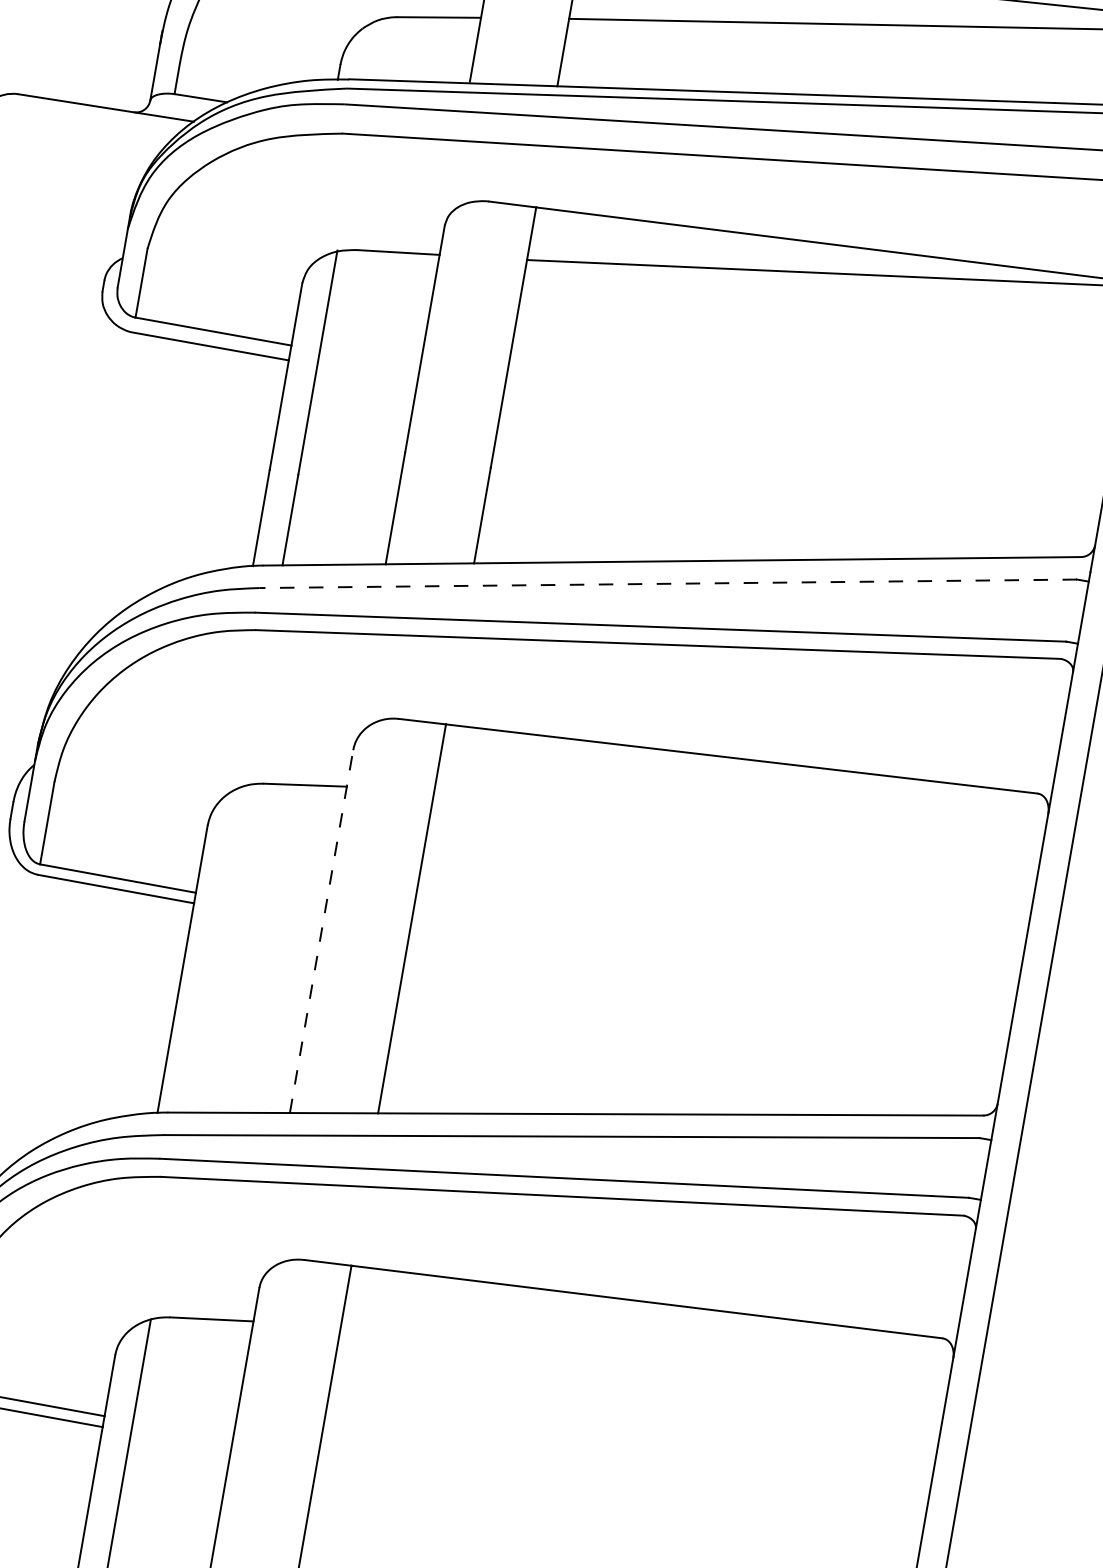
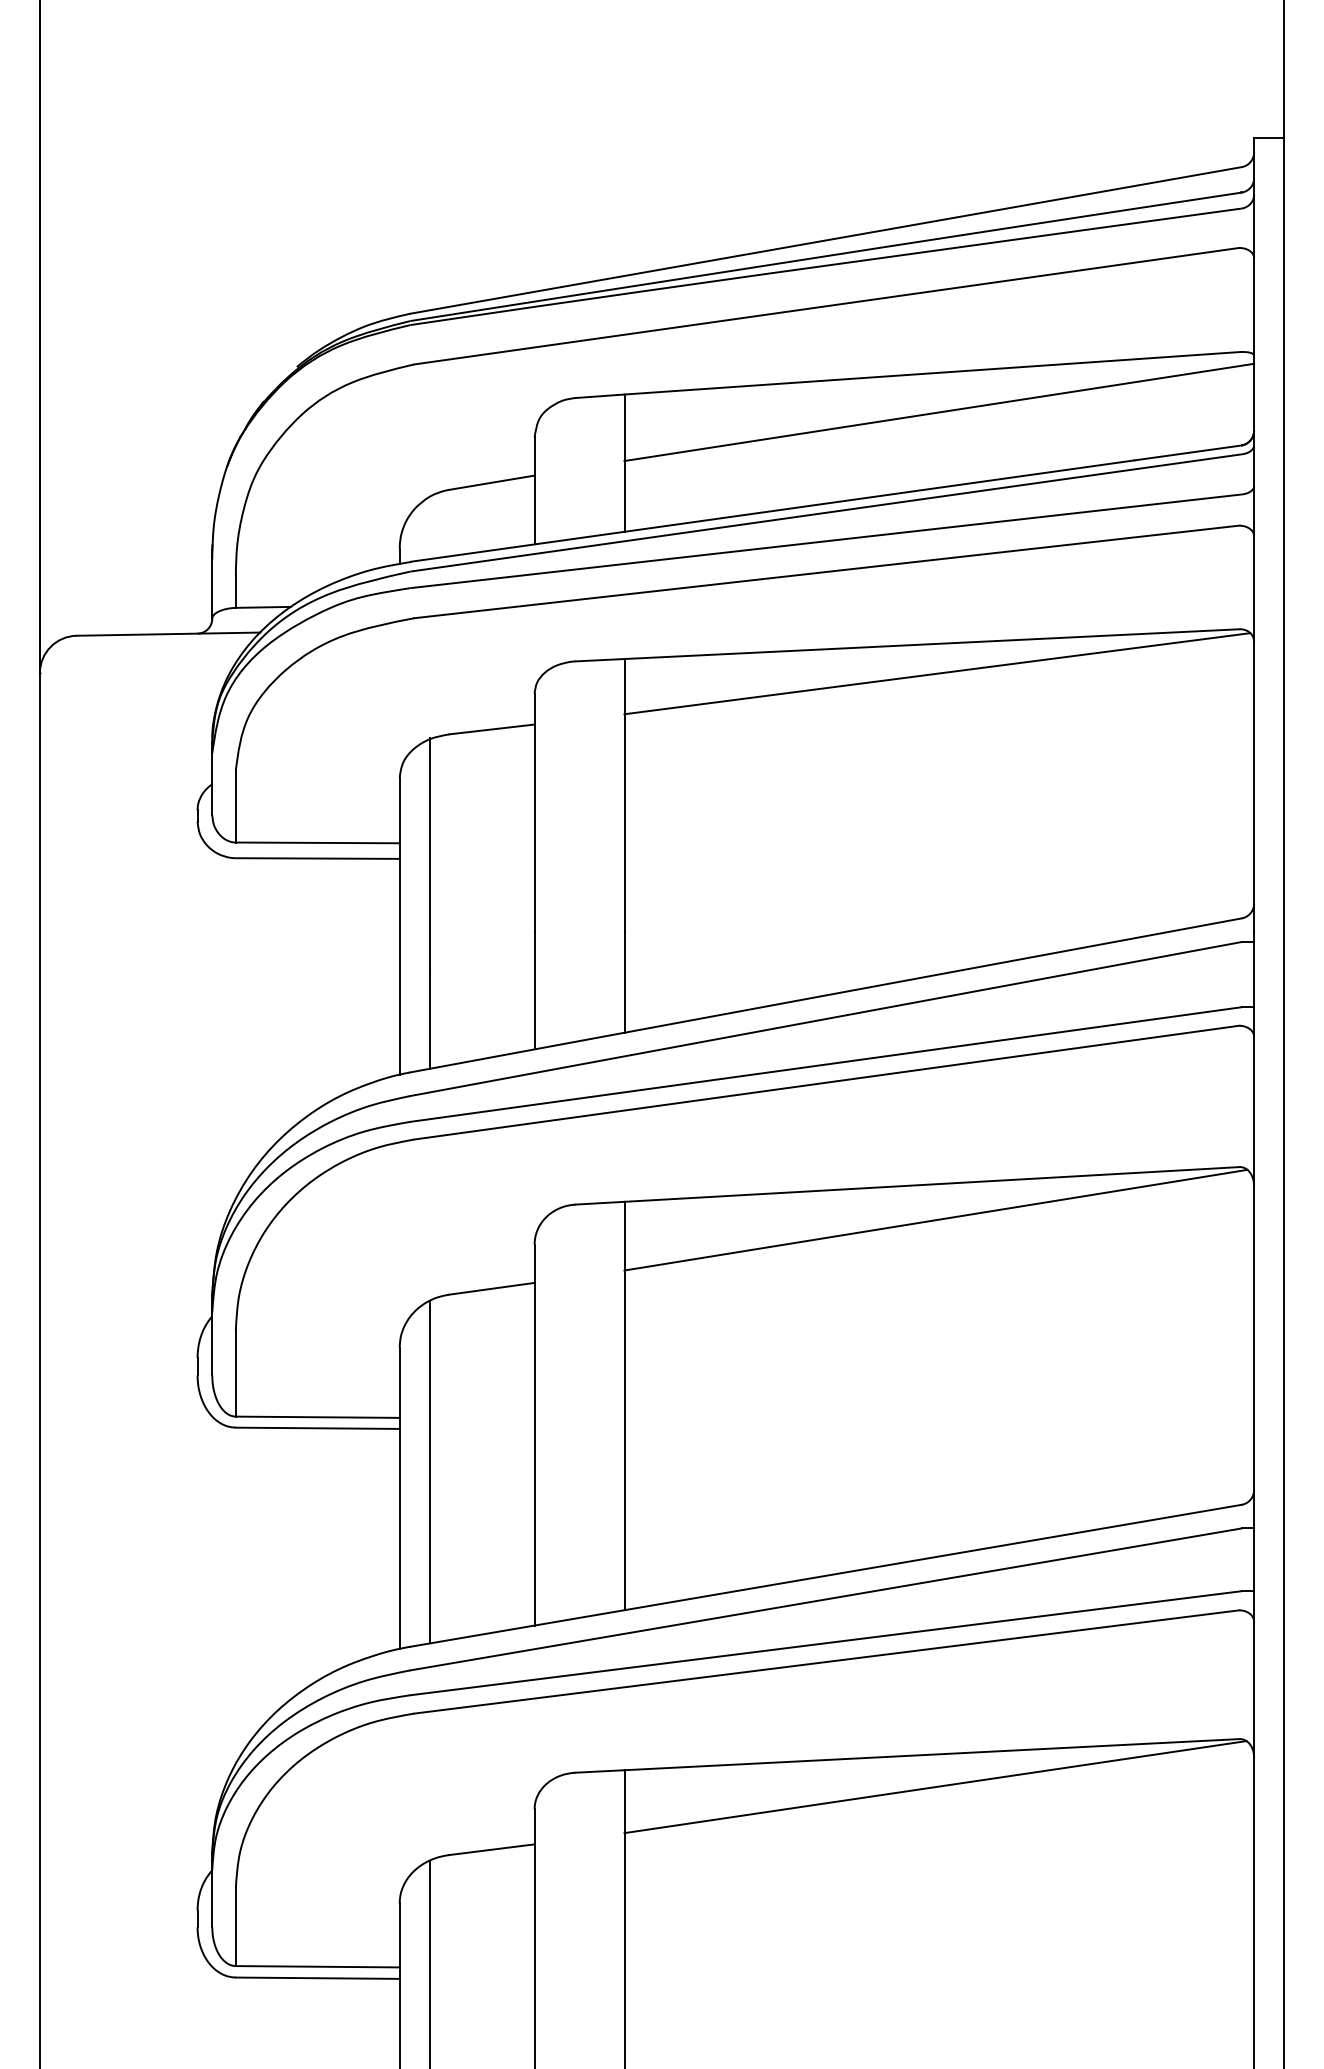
line: (668, 584) -> (826, 1019), dashed -> solid
line: (739, 792) -> (935, 1219), added
line: (321, 931) -> (534, 1434), dashed -> solid
line: (215, 948) -> (429, 1471), added
line: (644, 1333) -> (935, 1787), added

